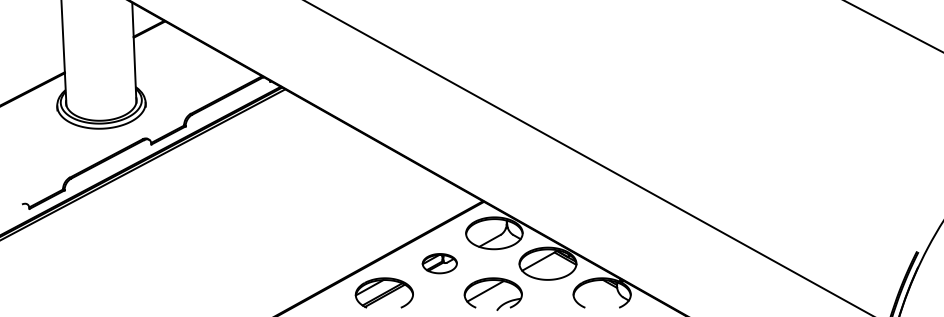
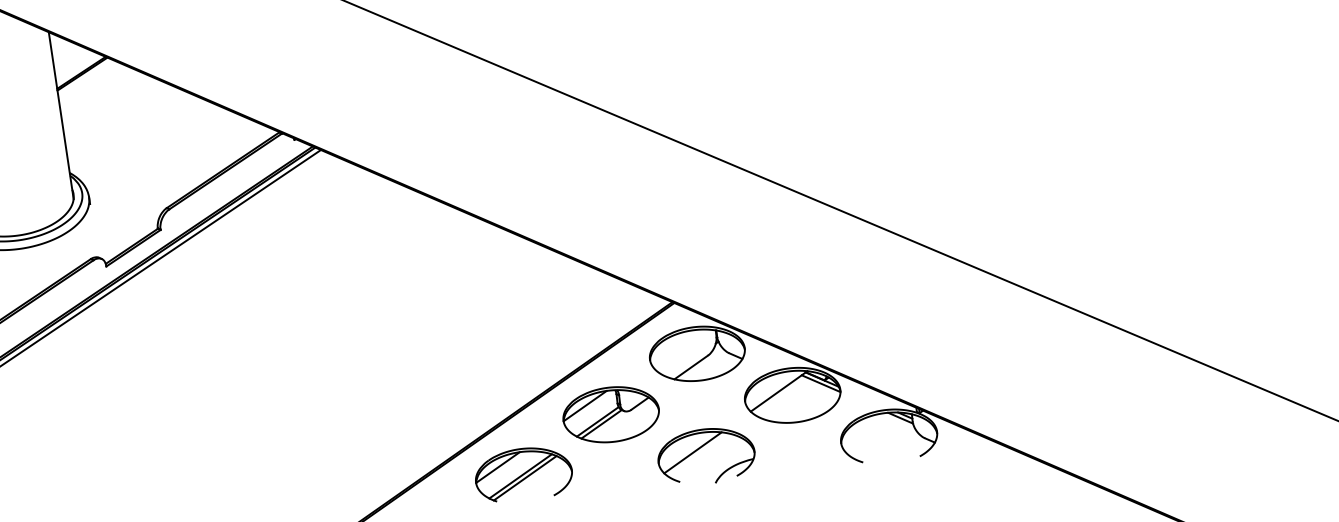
part: (439, 263) -> (610, 414), size x1.67

